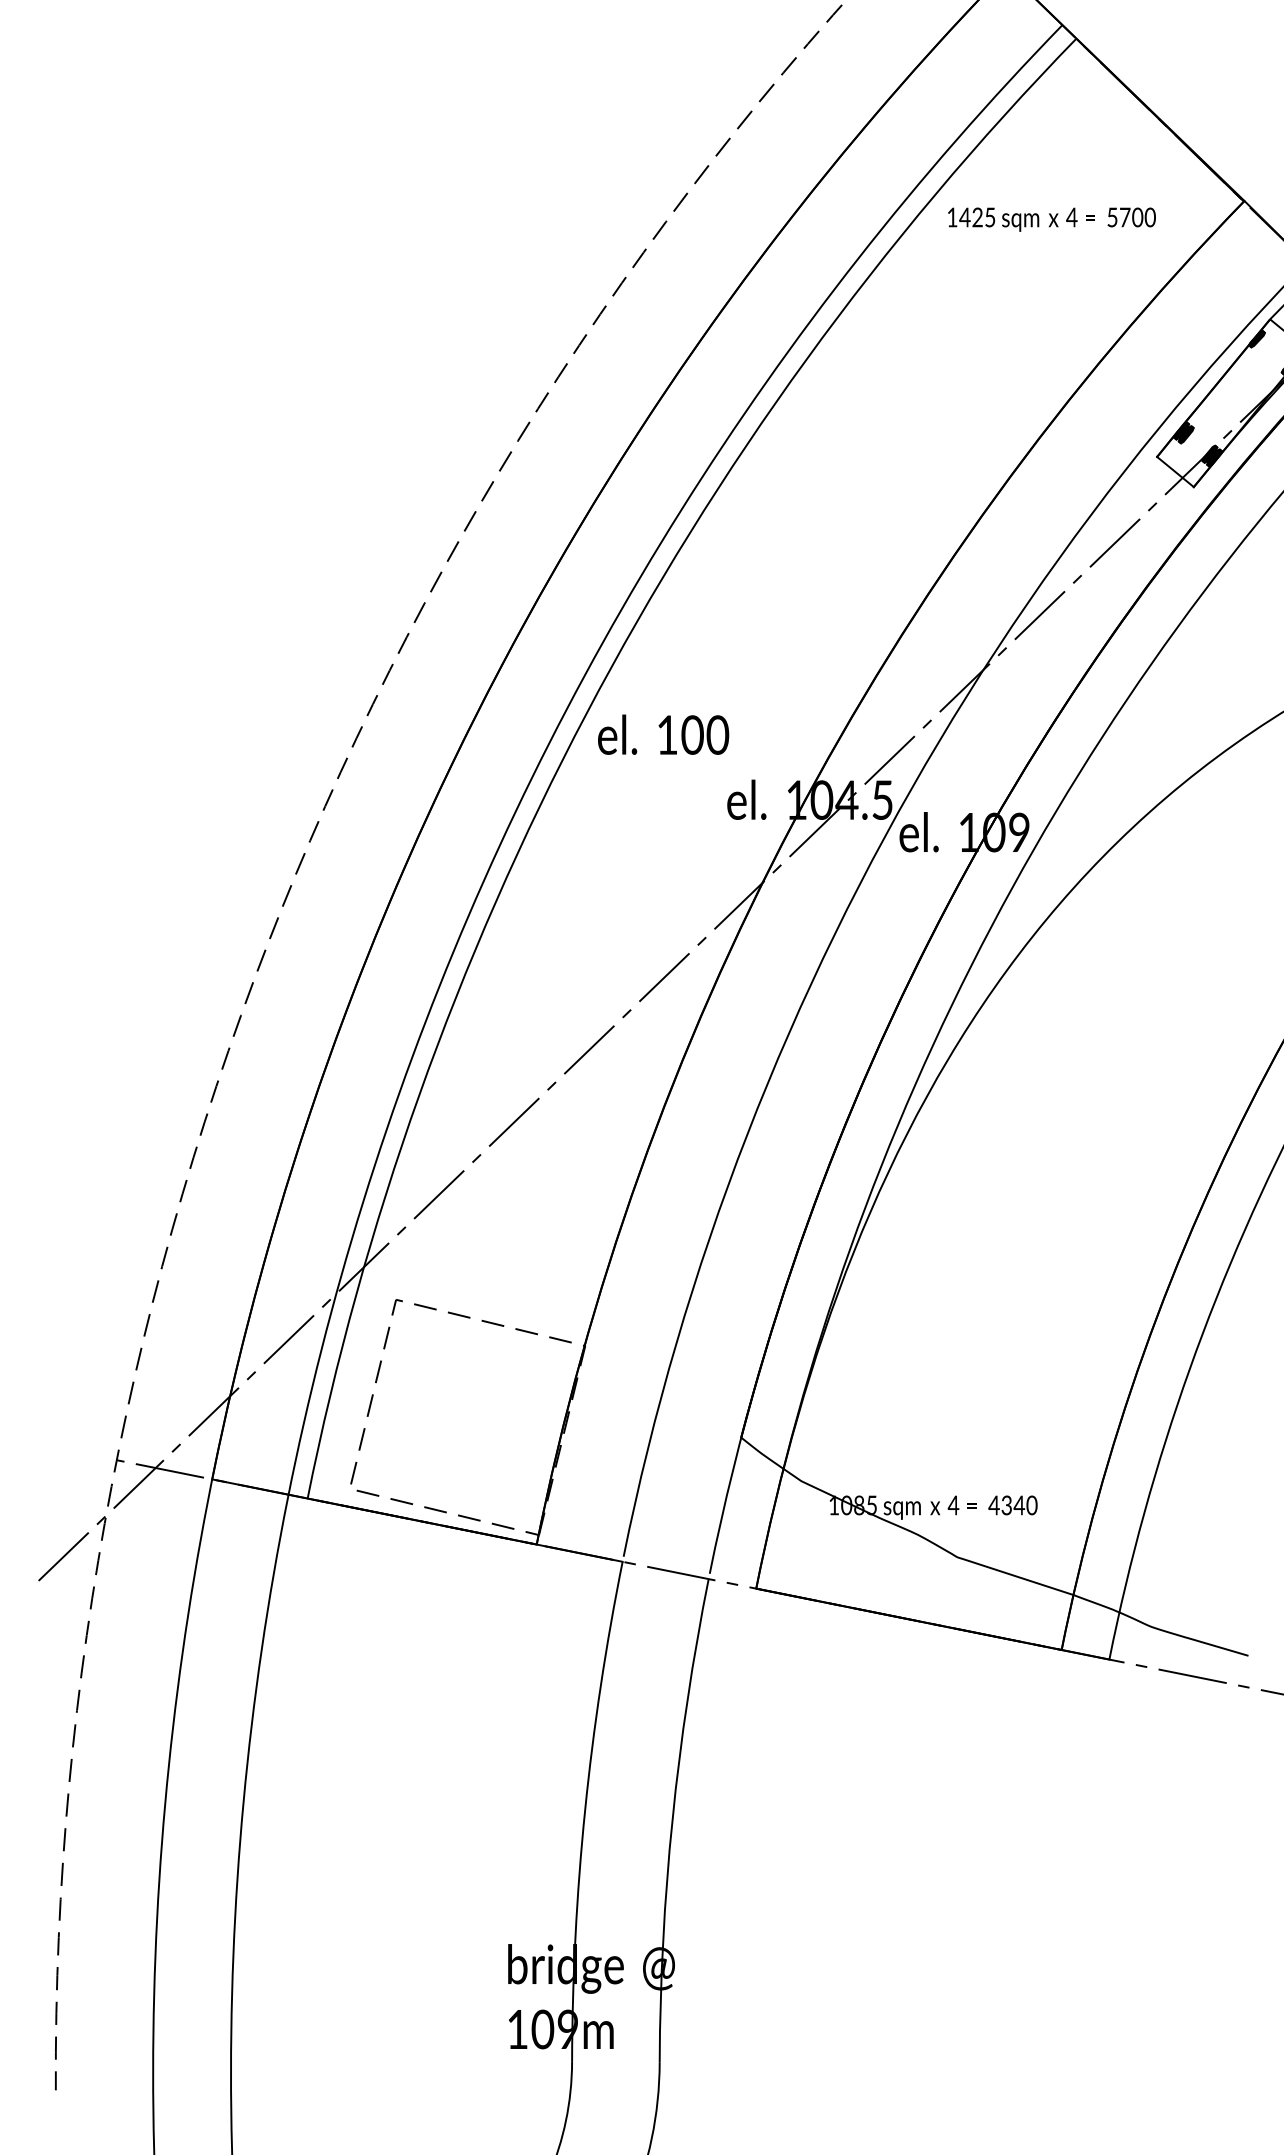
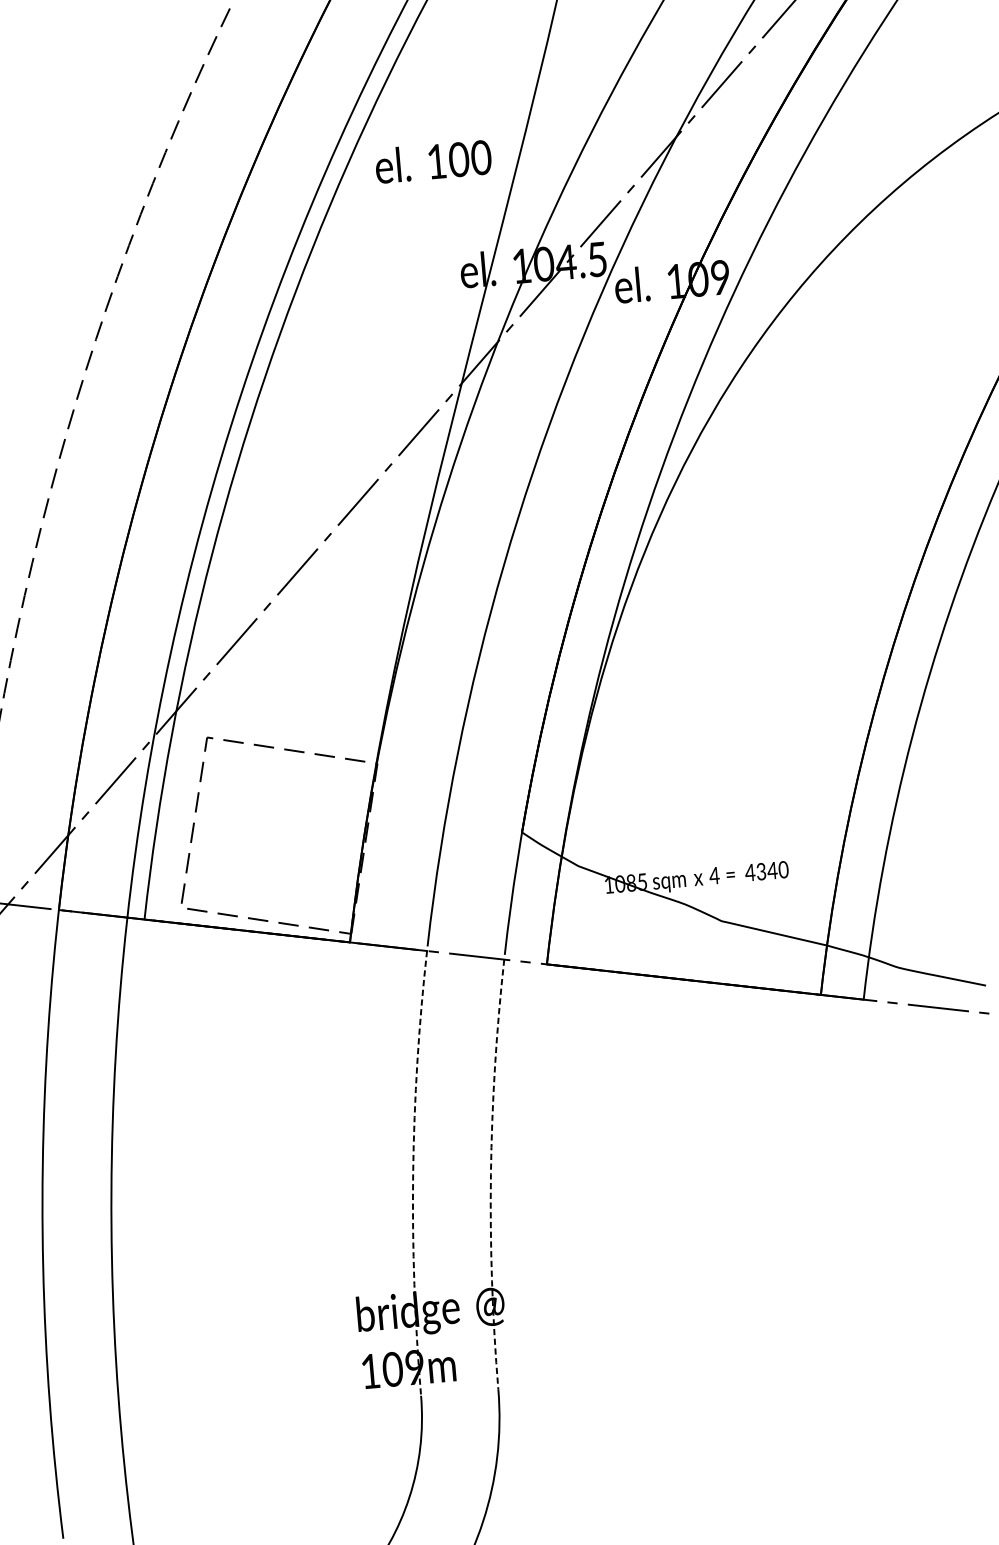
text: (663, 734) -> (433, 161), moved
arc: (585, 1810) -> (413, 1173), solid -> dashed
arc: (672, 1819) -> (490, 1174), solid -> dashed

